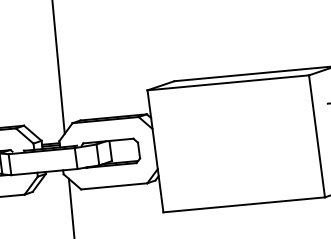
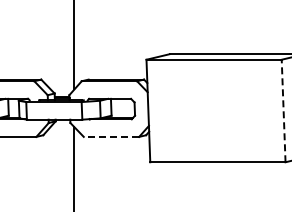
line: (316, 135) -> (283, 110), solid -> dashed
line: (114, 185) -> (111, 136), solid -> dashed

